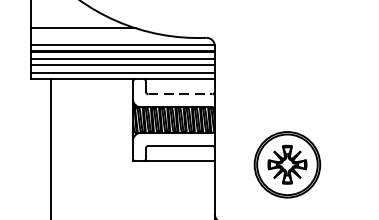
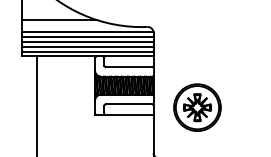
line: (181, 94) -> (129, 67), dashed -> solid
part: (287, 164) -> (197, 107), moved

